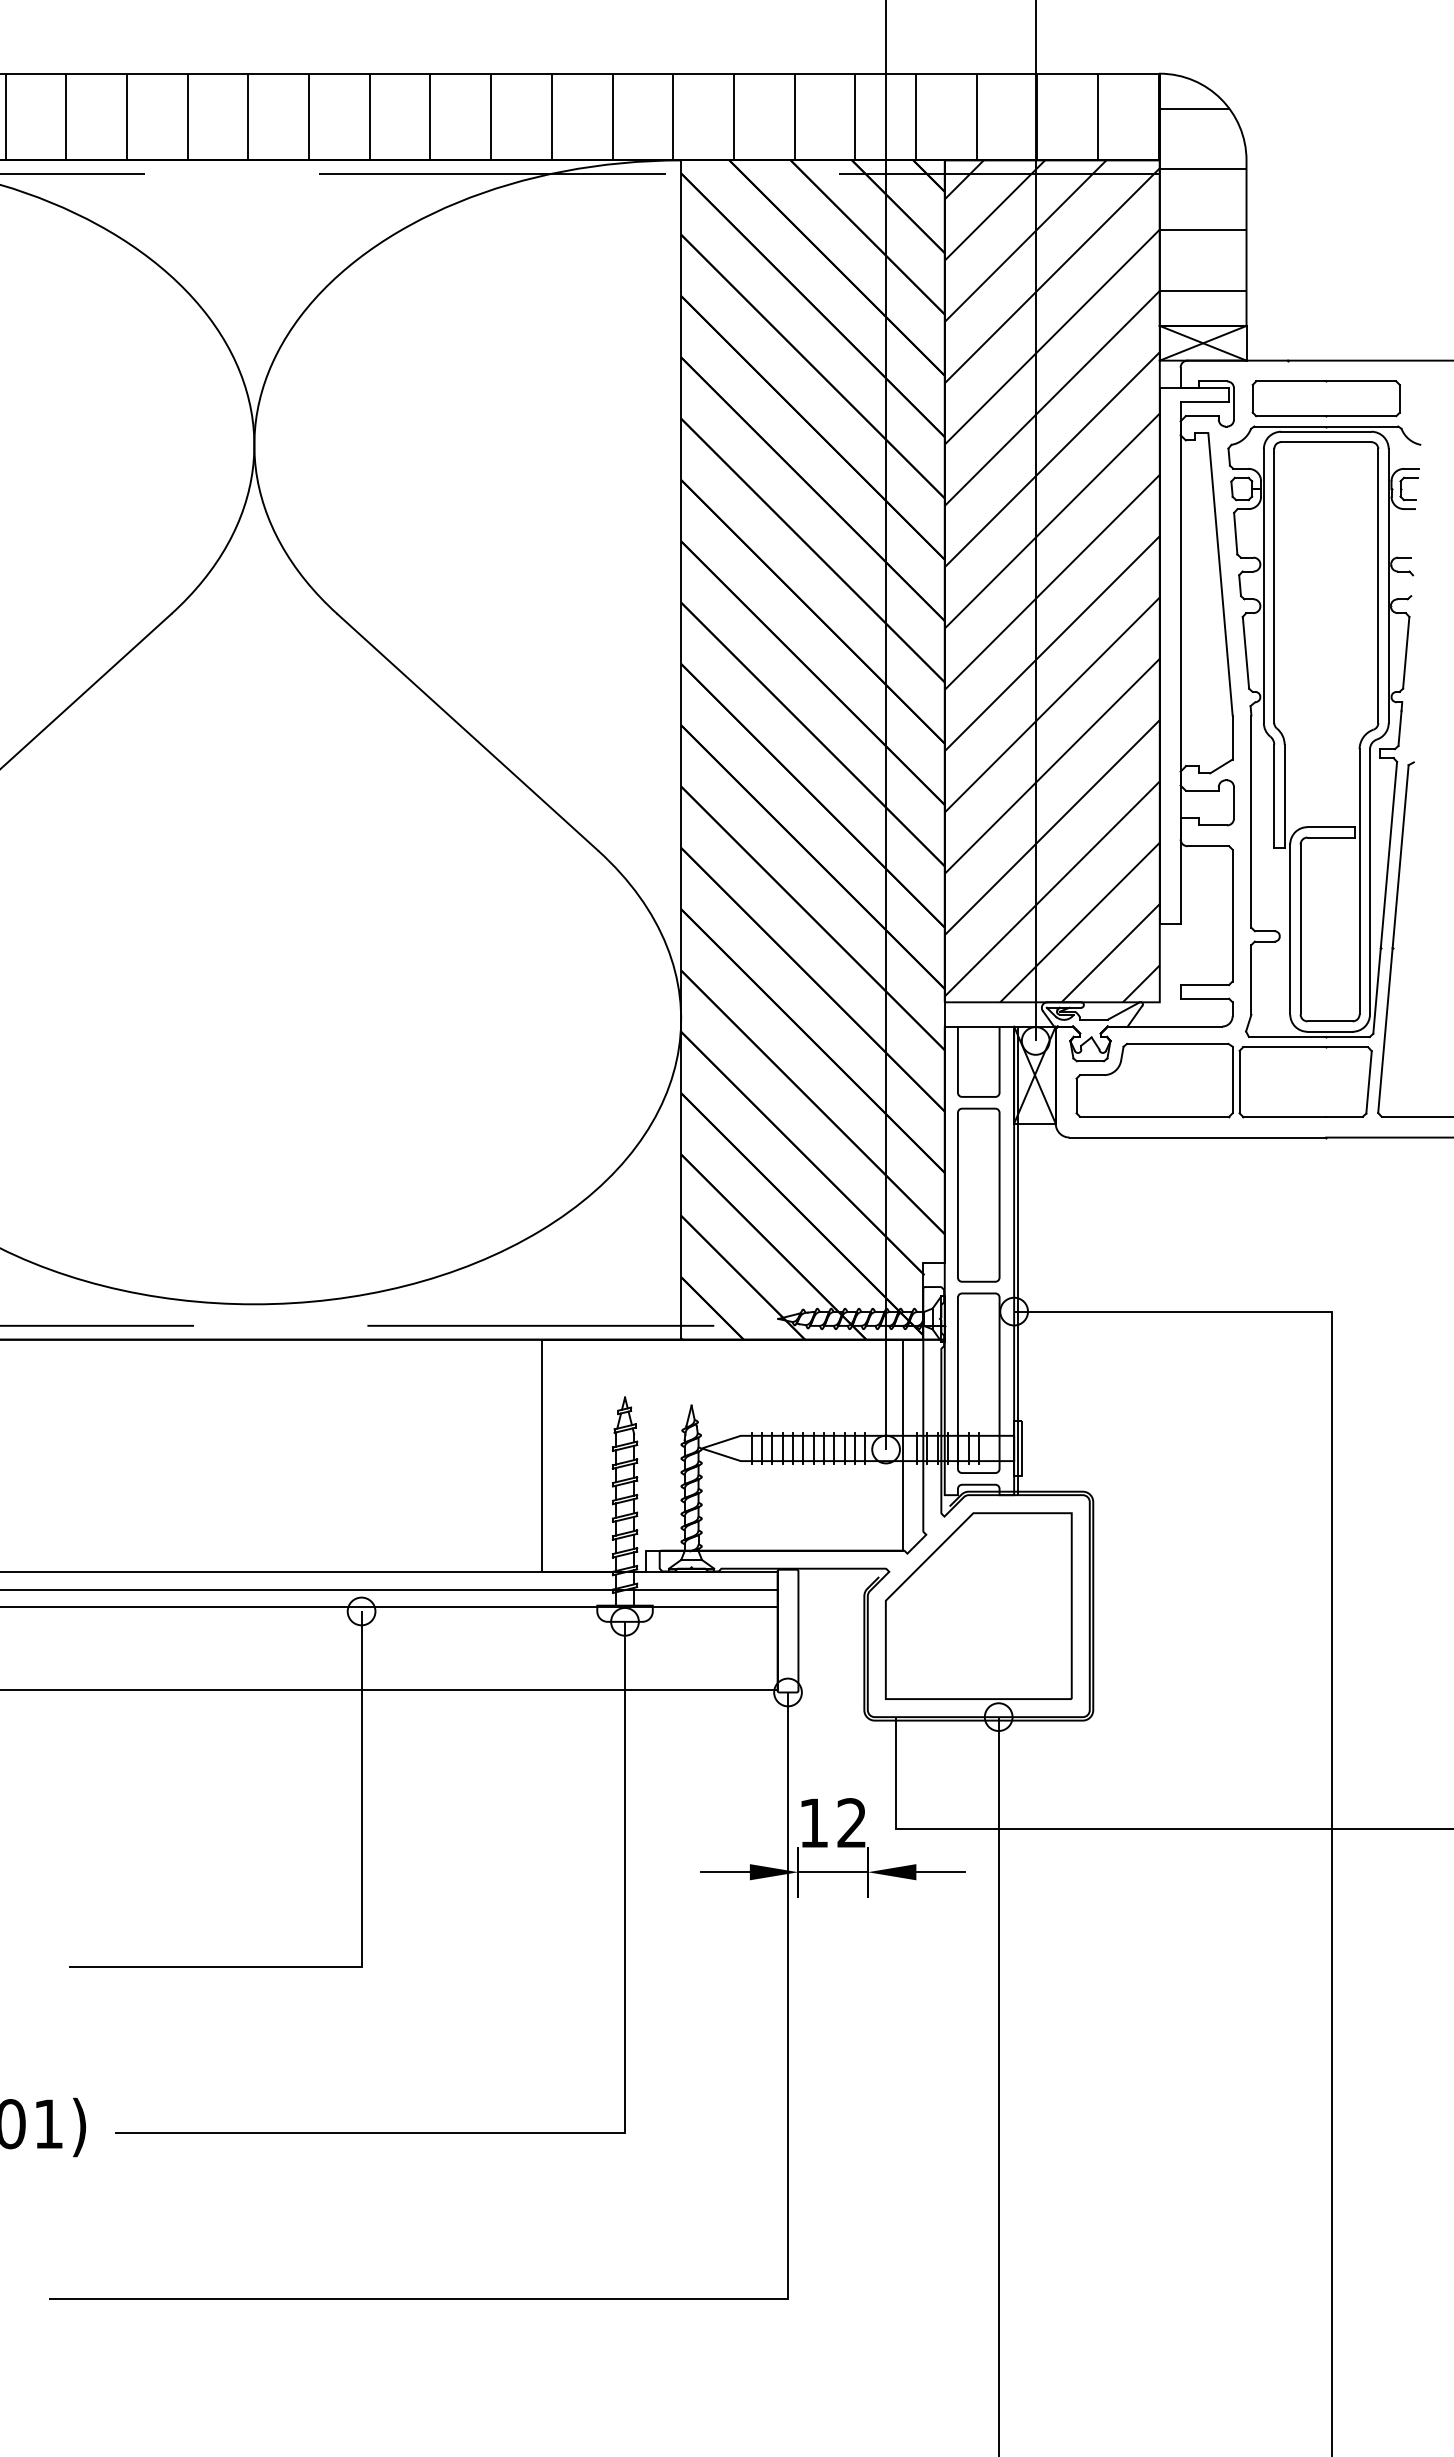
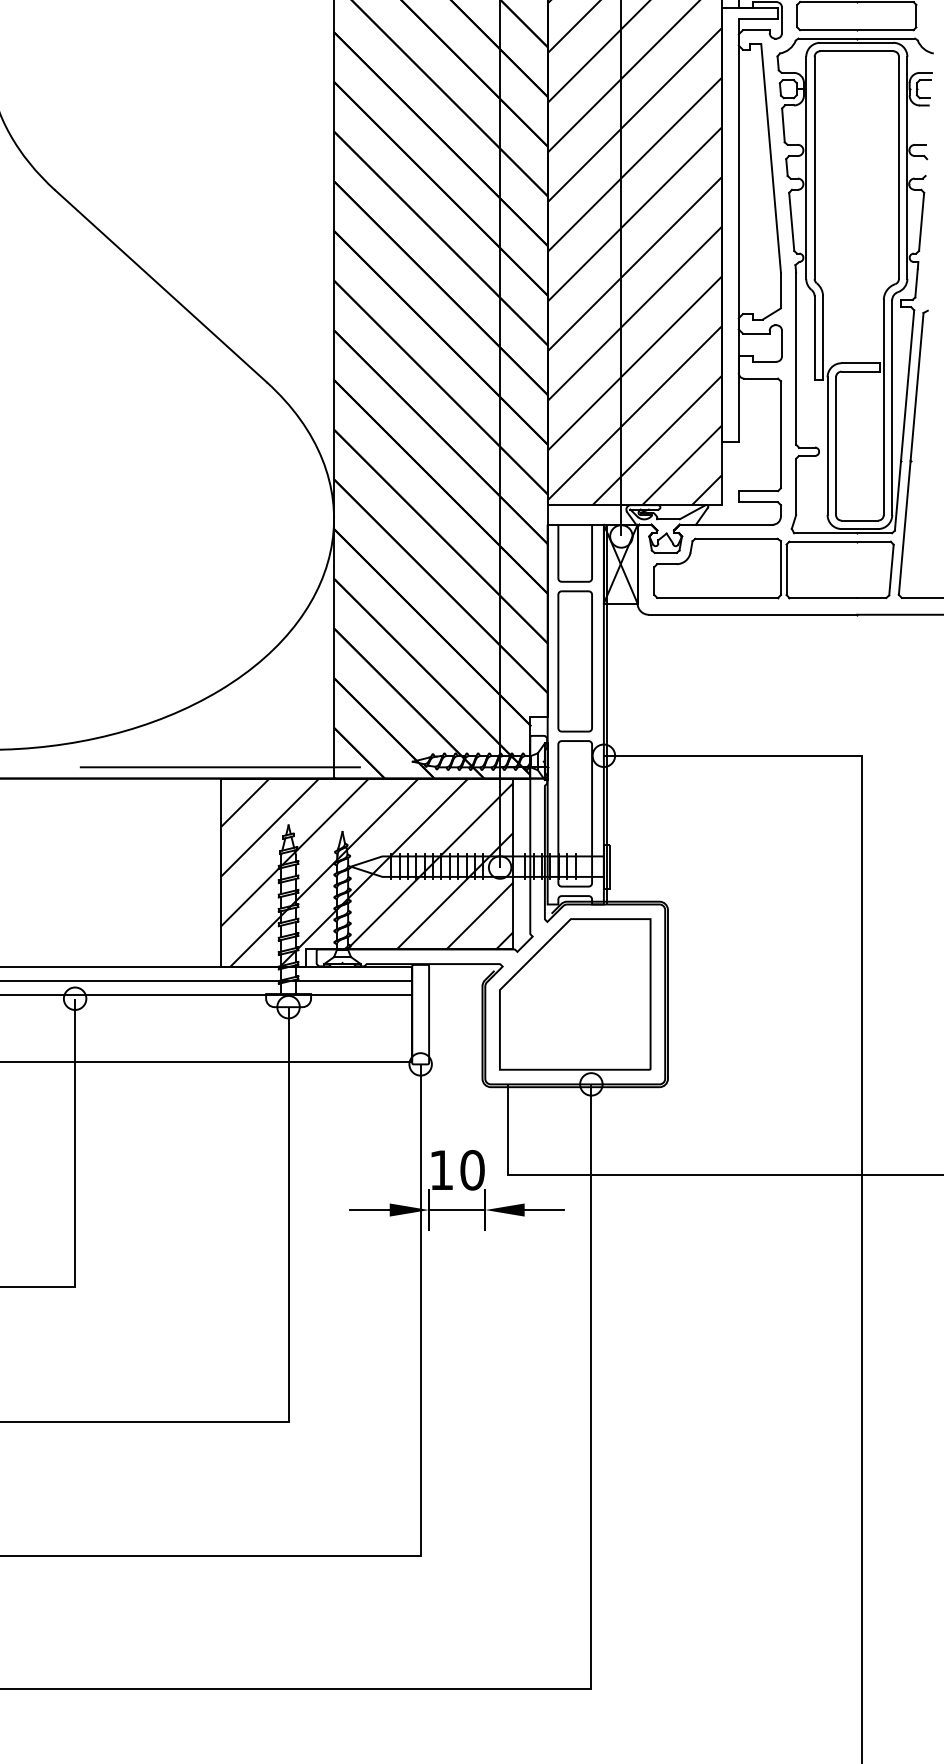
hatch: (721, 1455) -> (366, 872), added
text: (852, 1823) -> (472, 1170), 12 -> 10

